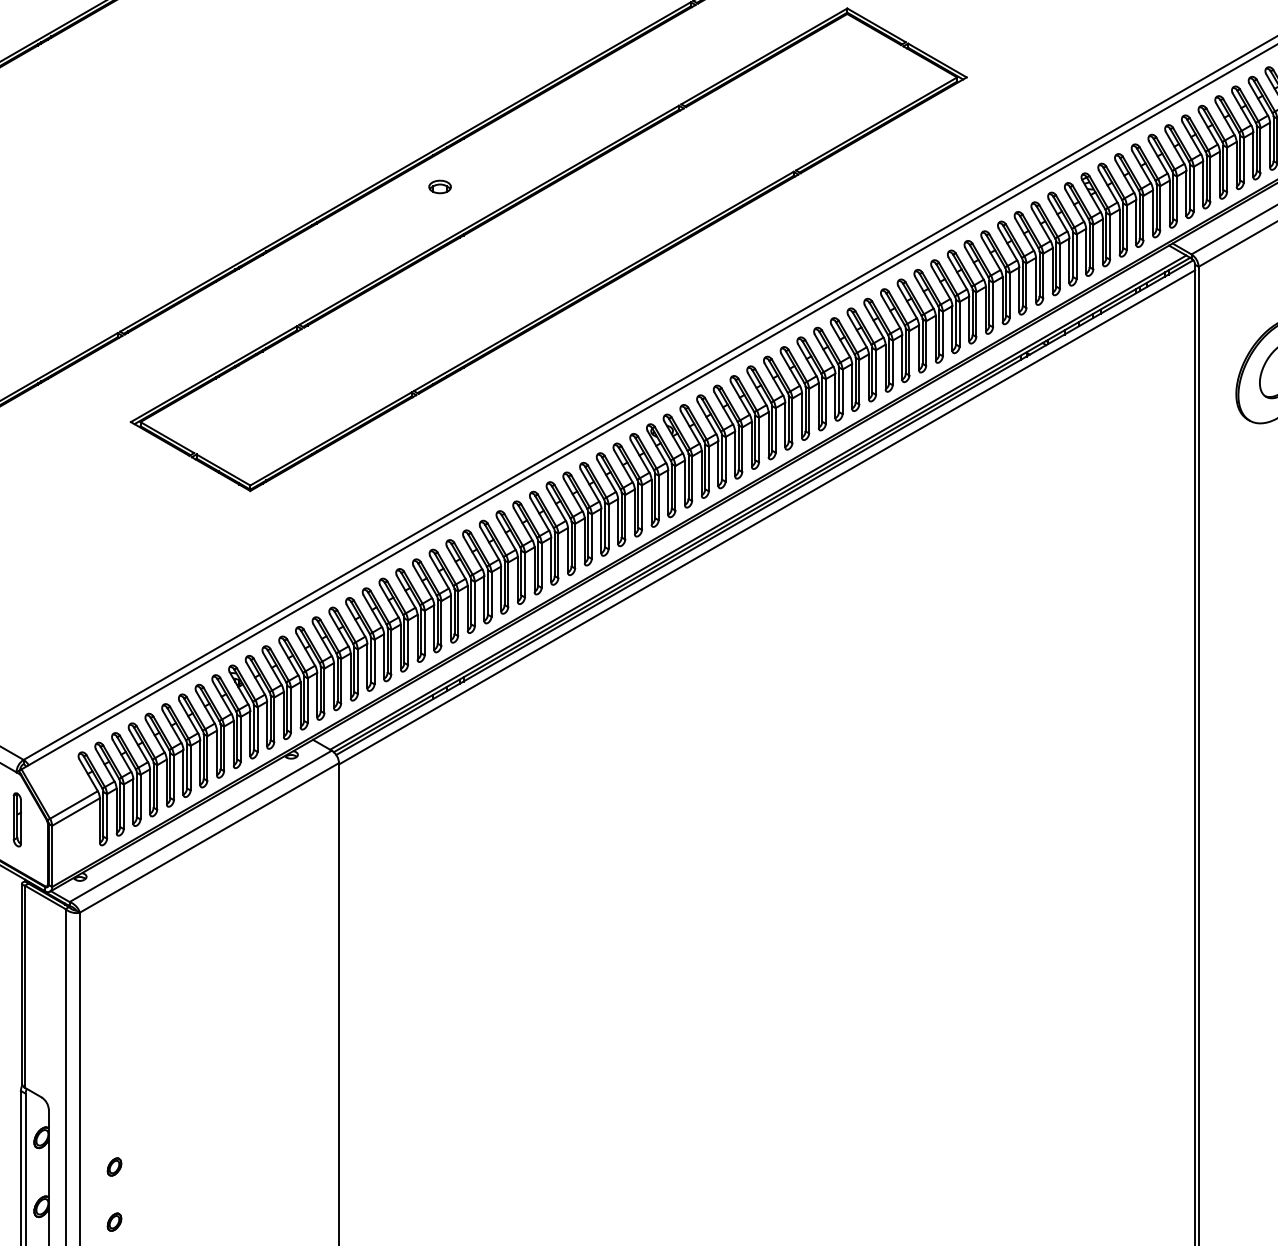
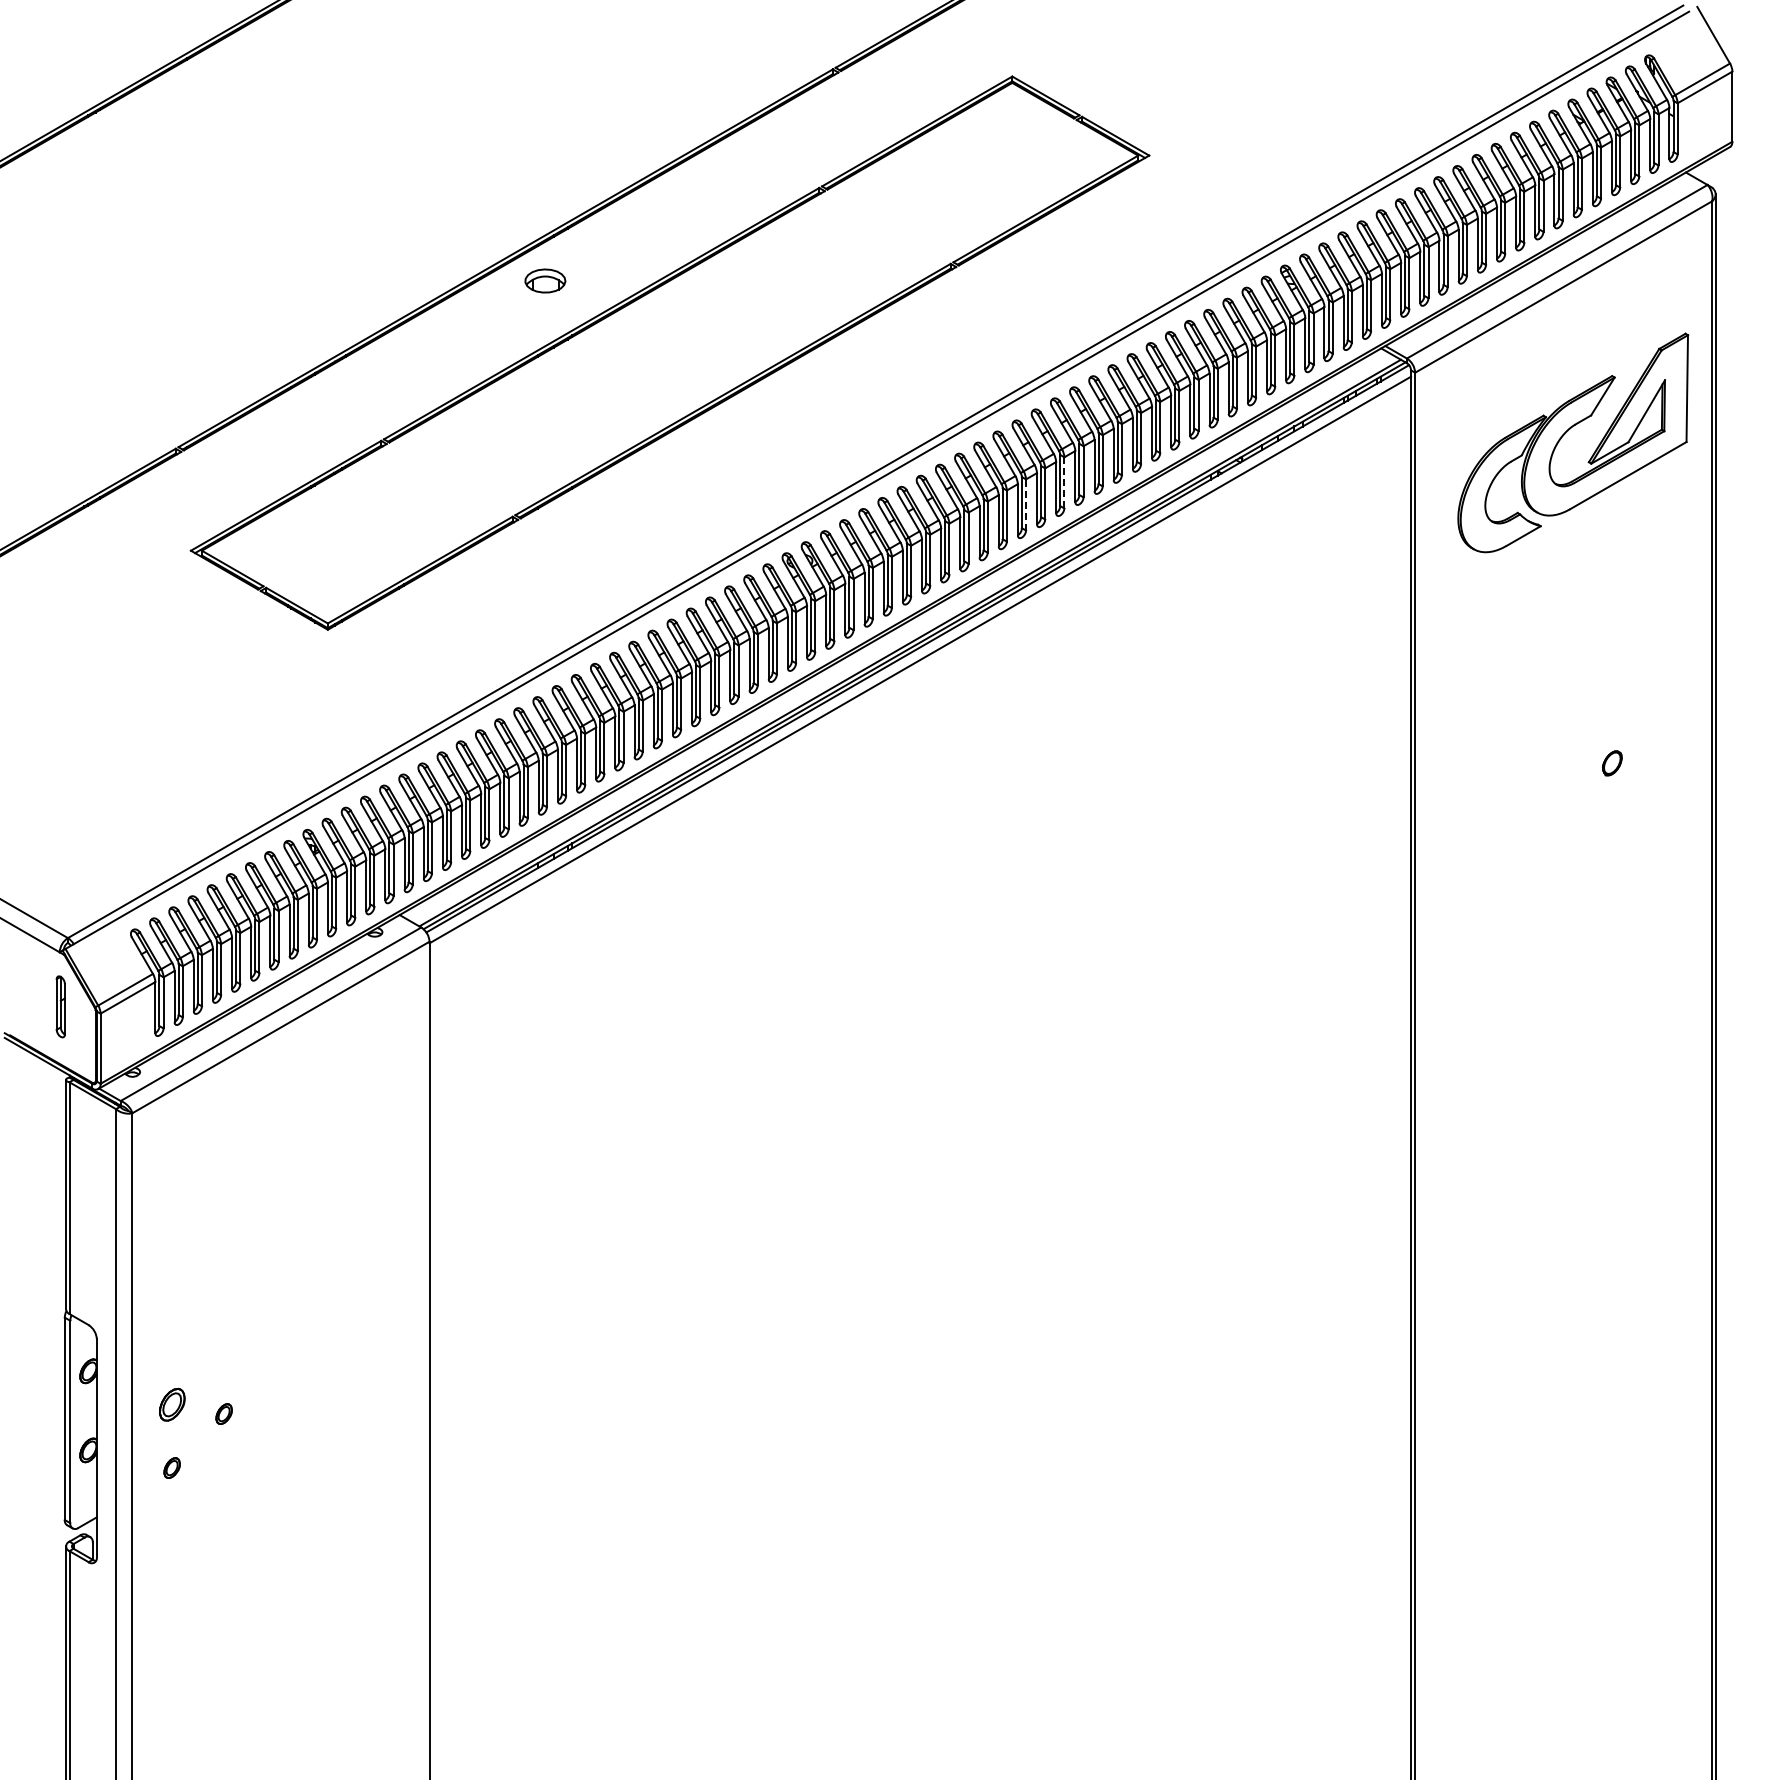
part: (440, 187) -> (545, 281), size x1.6
line: (892, 362) -> (1064, 482), solid -> dashed
line: (859, 381) -> (1026, 504), solid -> dashed
part: (113, 1166) -> (171, 1404), size x1.6
part: (159, 1174) -> (223, 1413), added

